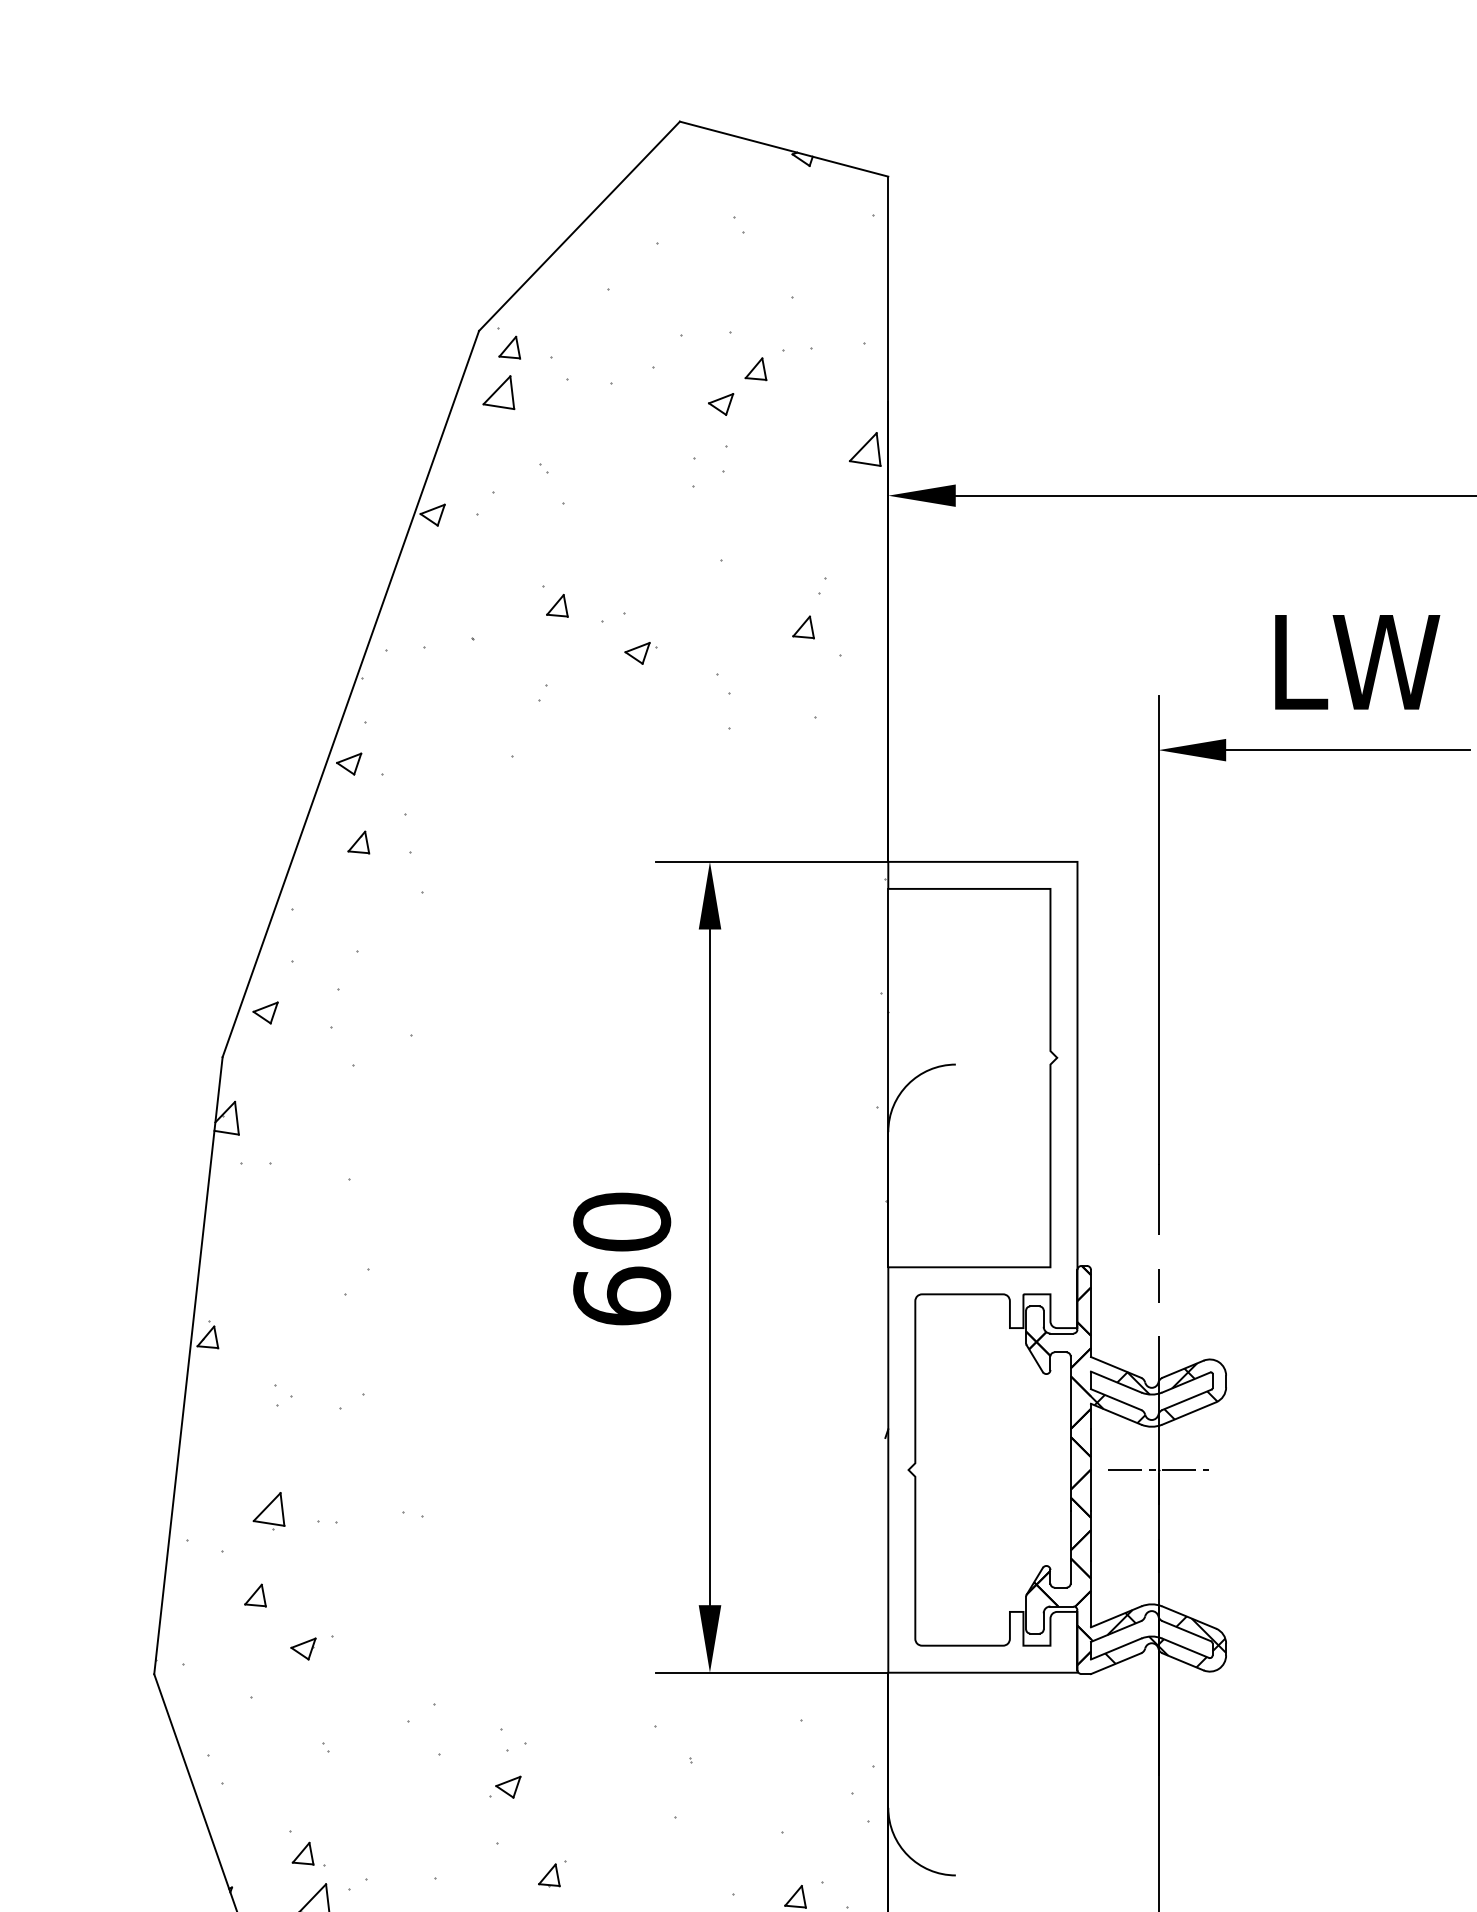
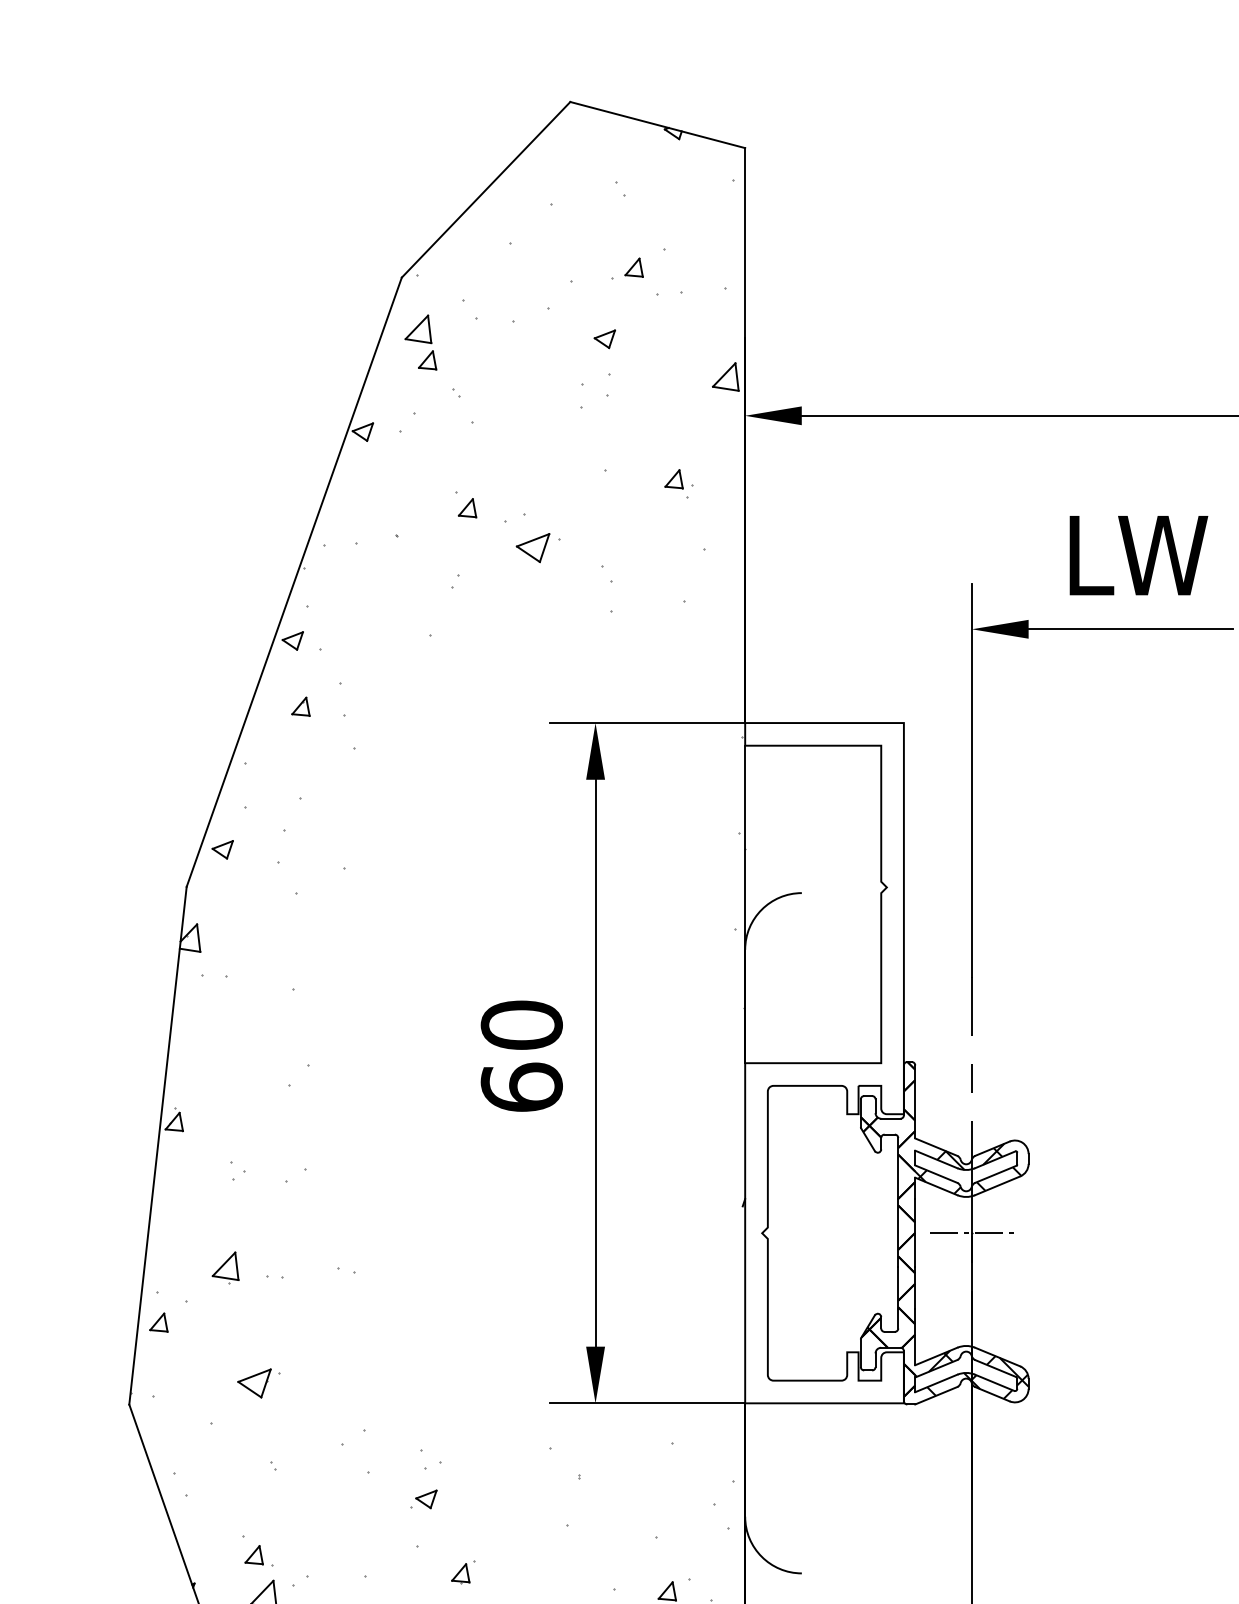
part: (509, 347) -> (427, 360), moved
part: (755, 369) -> (633, 267), moved
part: (803, 627) -> (674, 479), moved
part: (640, 653) -> (537, 548), size x1.6
part: (255, 1595) -> (158, 1322), moved
part: (303, 1648) -> (254, 1383), size x1.6

